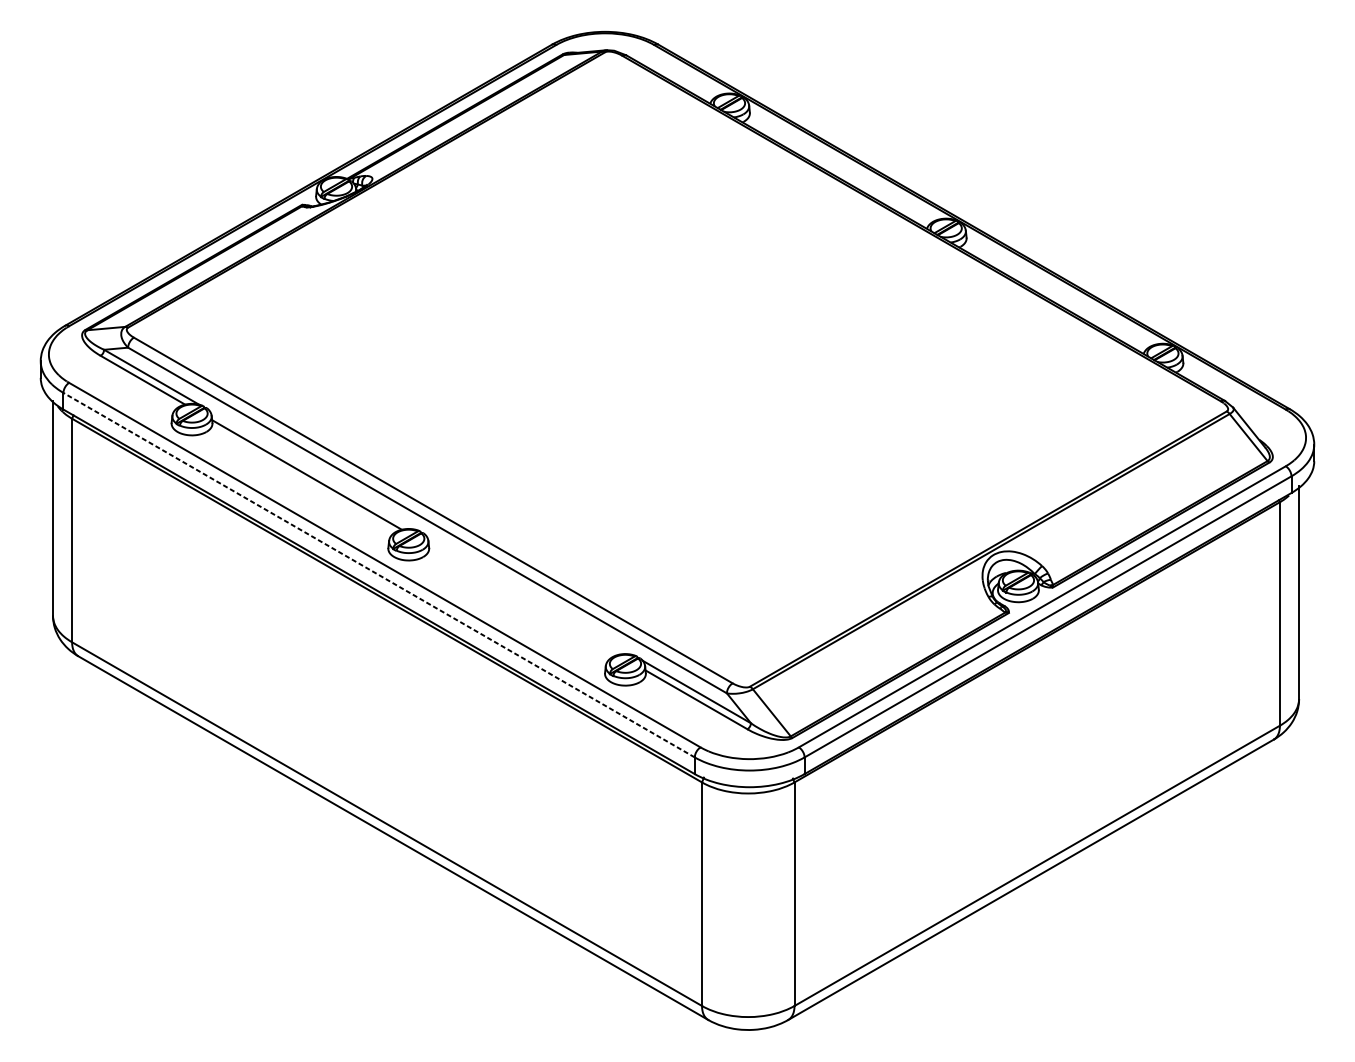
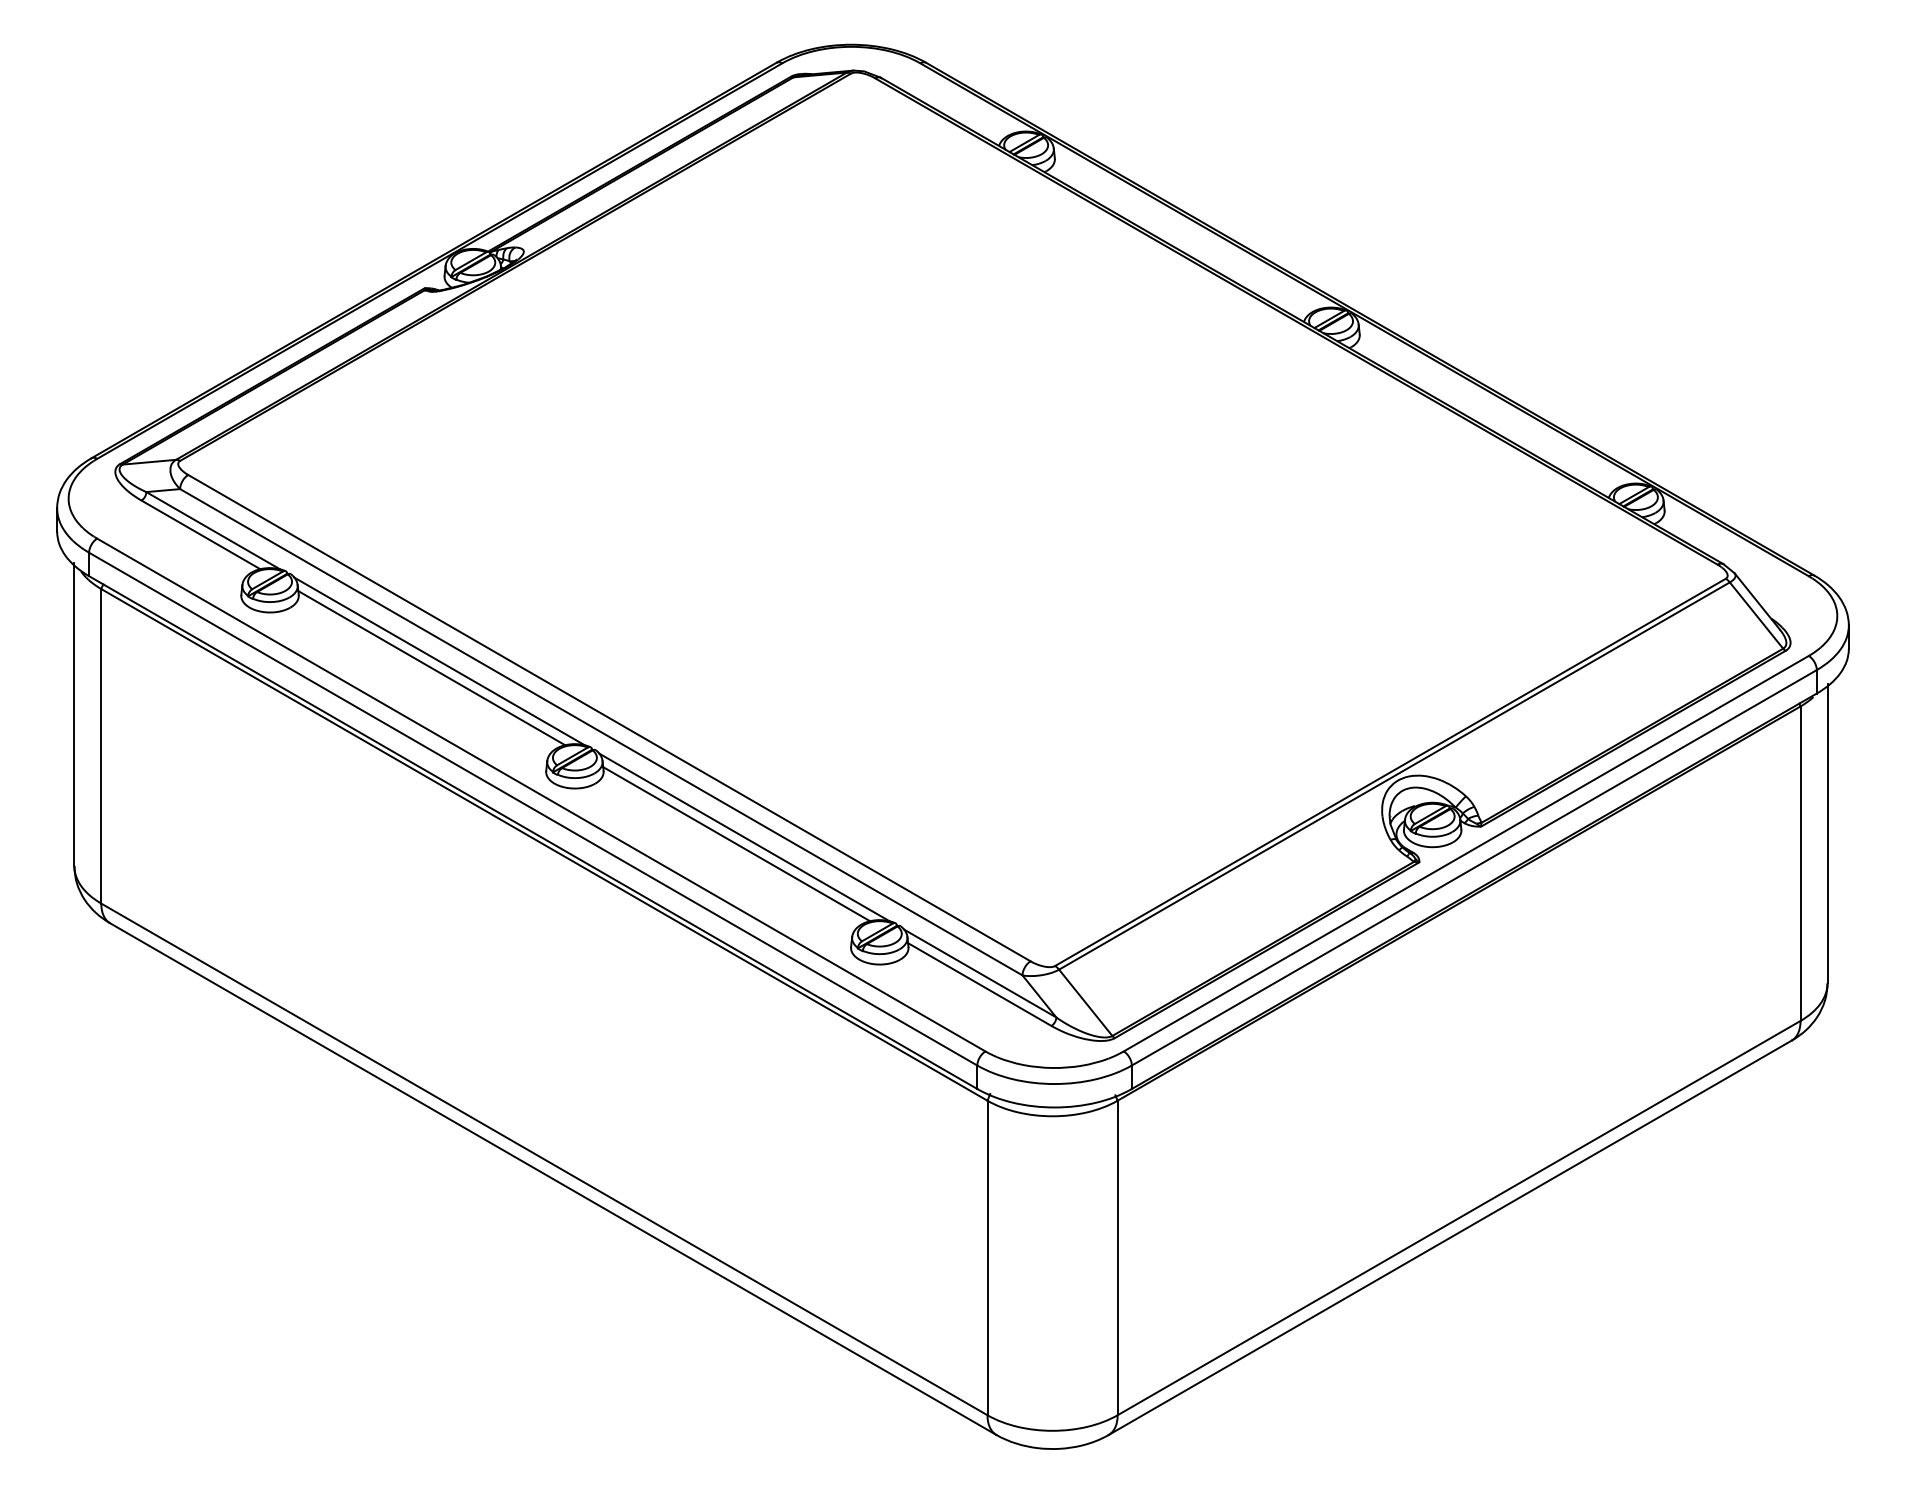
line: (312, 470) -> (439, 661), added
line: (379, 575) -> (533, 809), dashed -> solid
line: (529, 595) -> (744, 837), added
line: (523, 600) -> (736, 844), added

